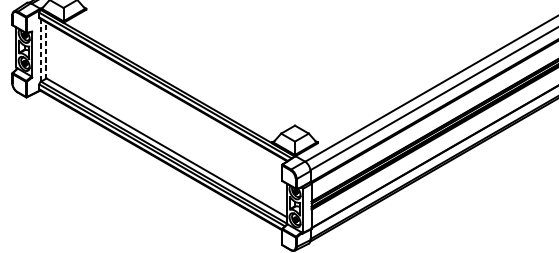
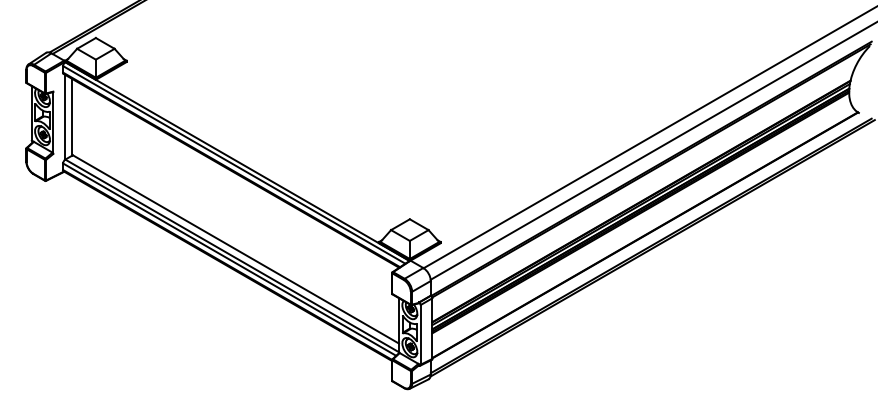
line: (46, 49) -> (72, 116), dashed -> solid
line: (41, 50) -> (65, 117), dashed -> solid

